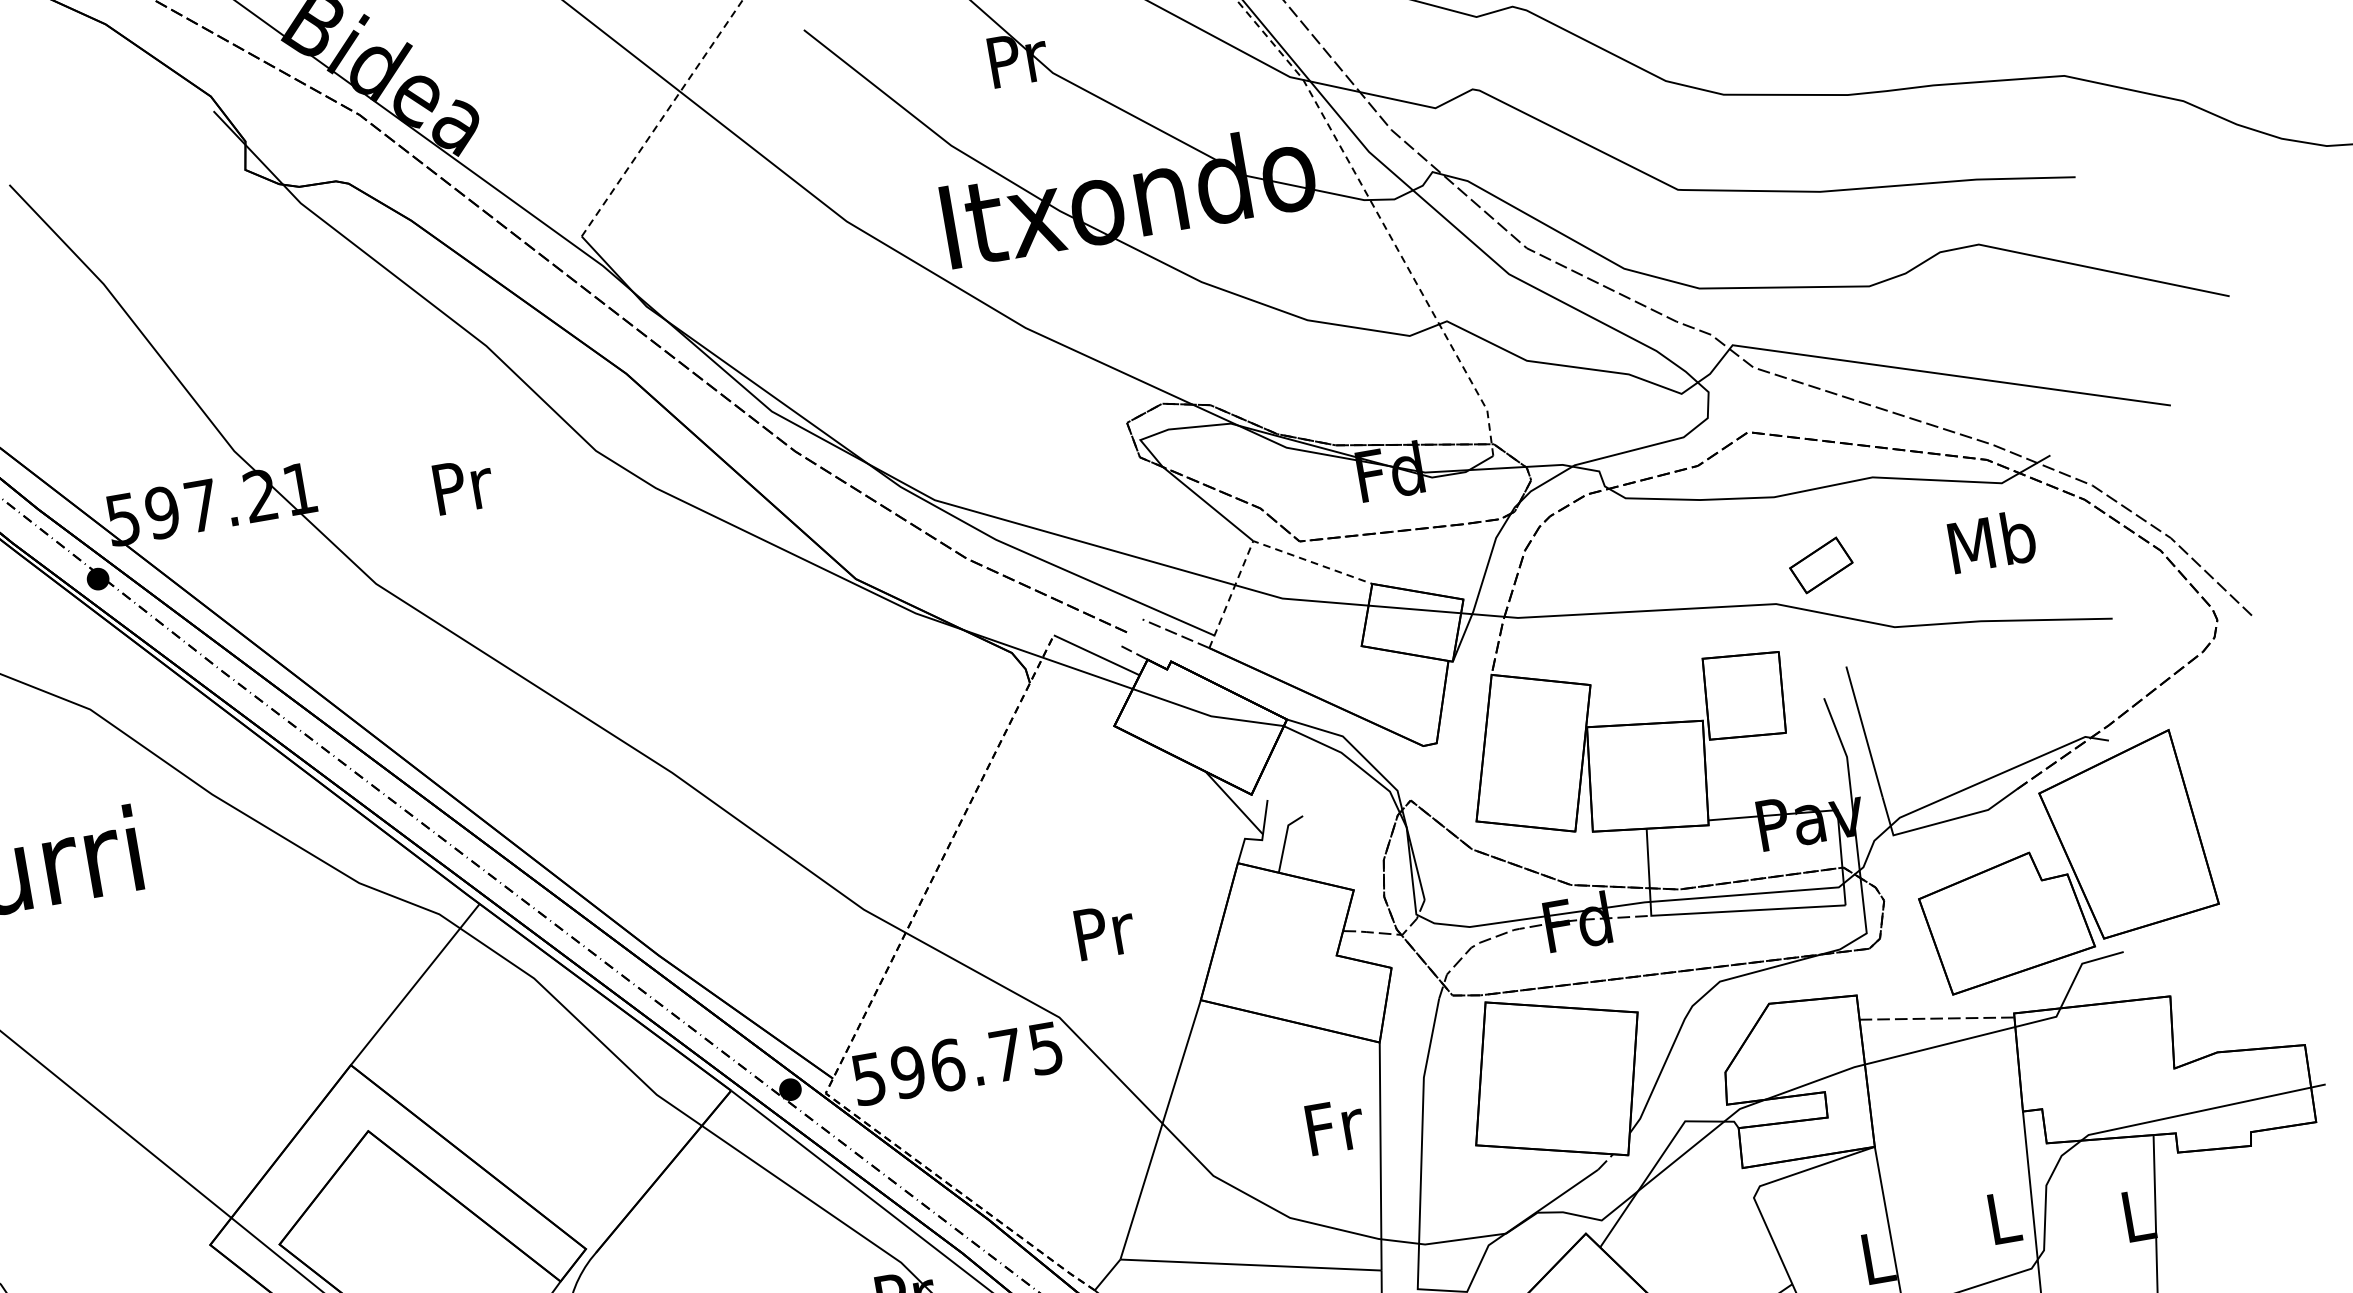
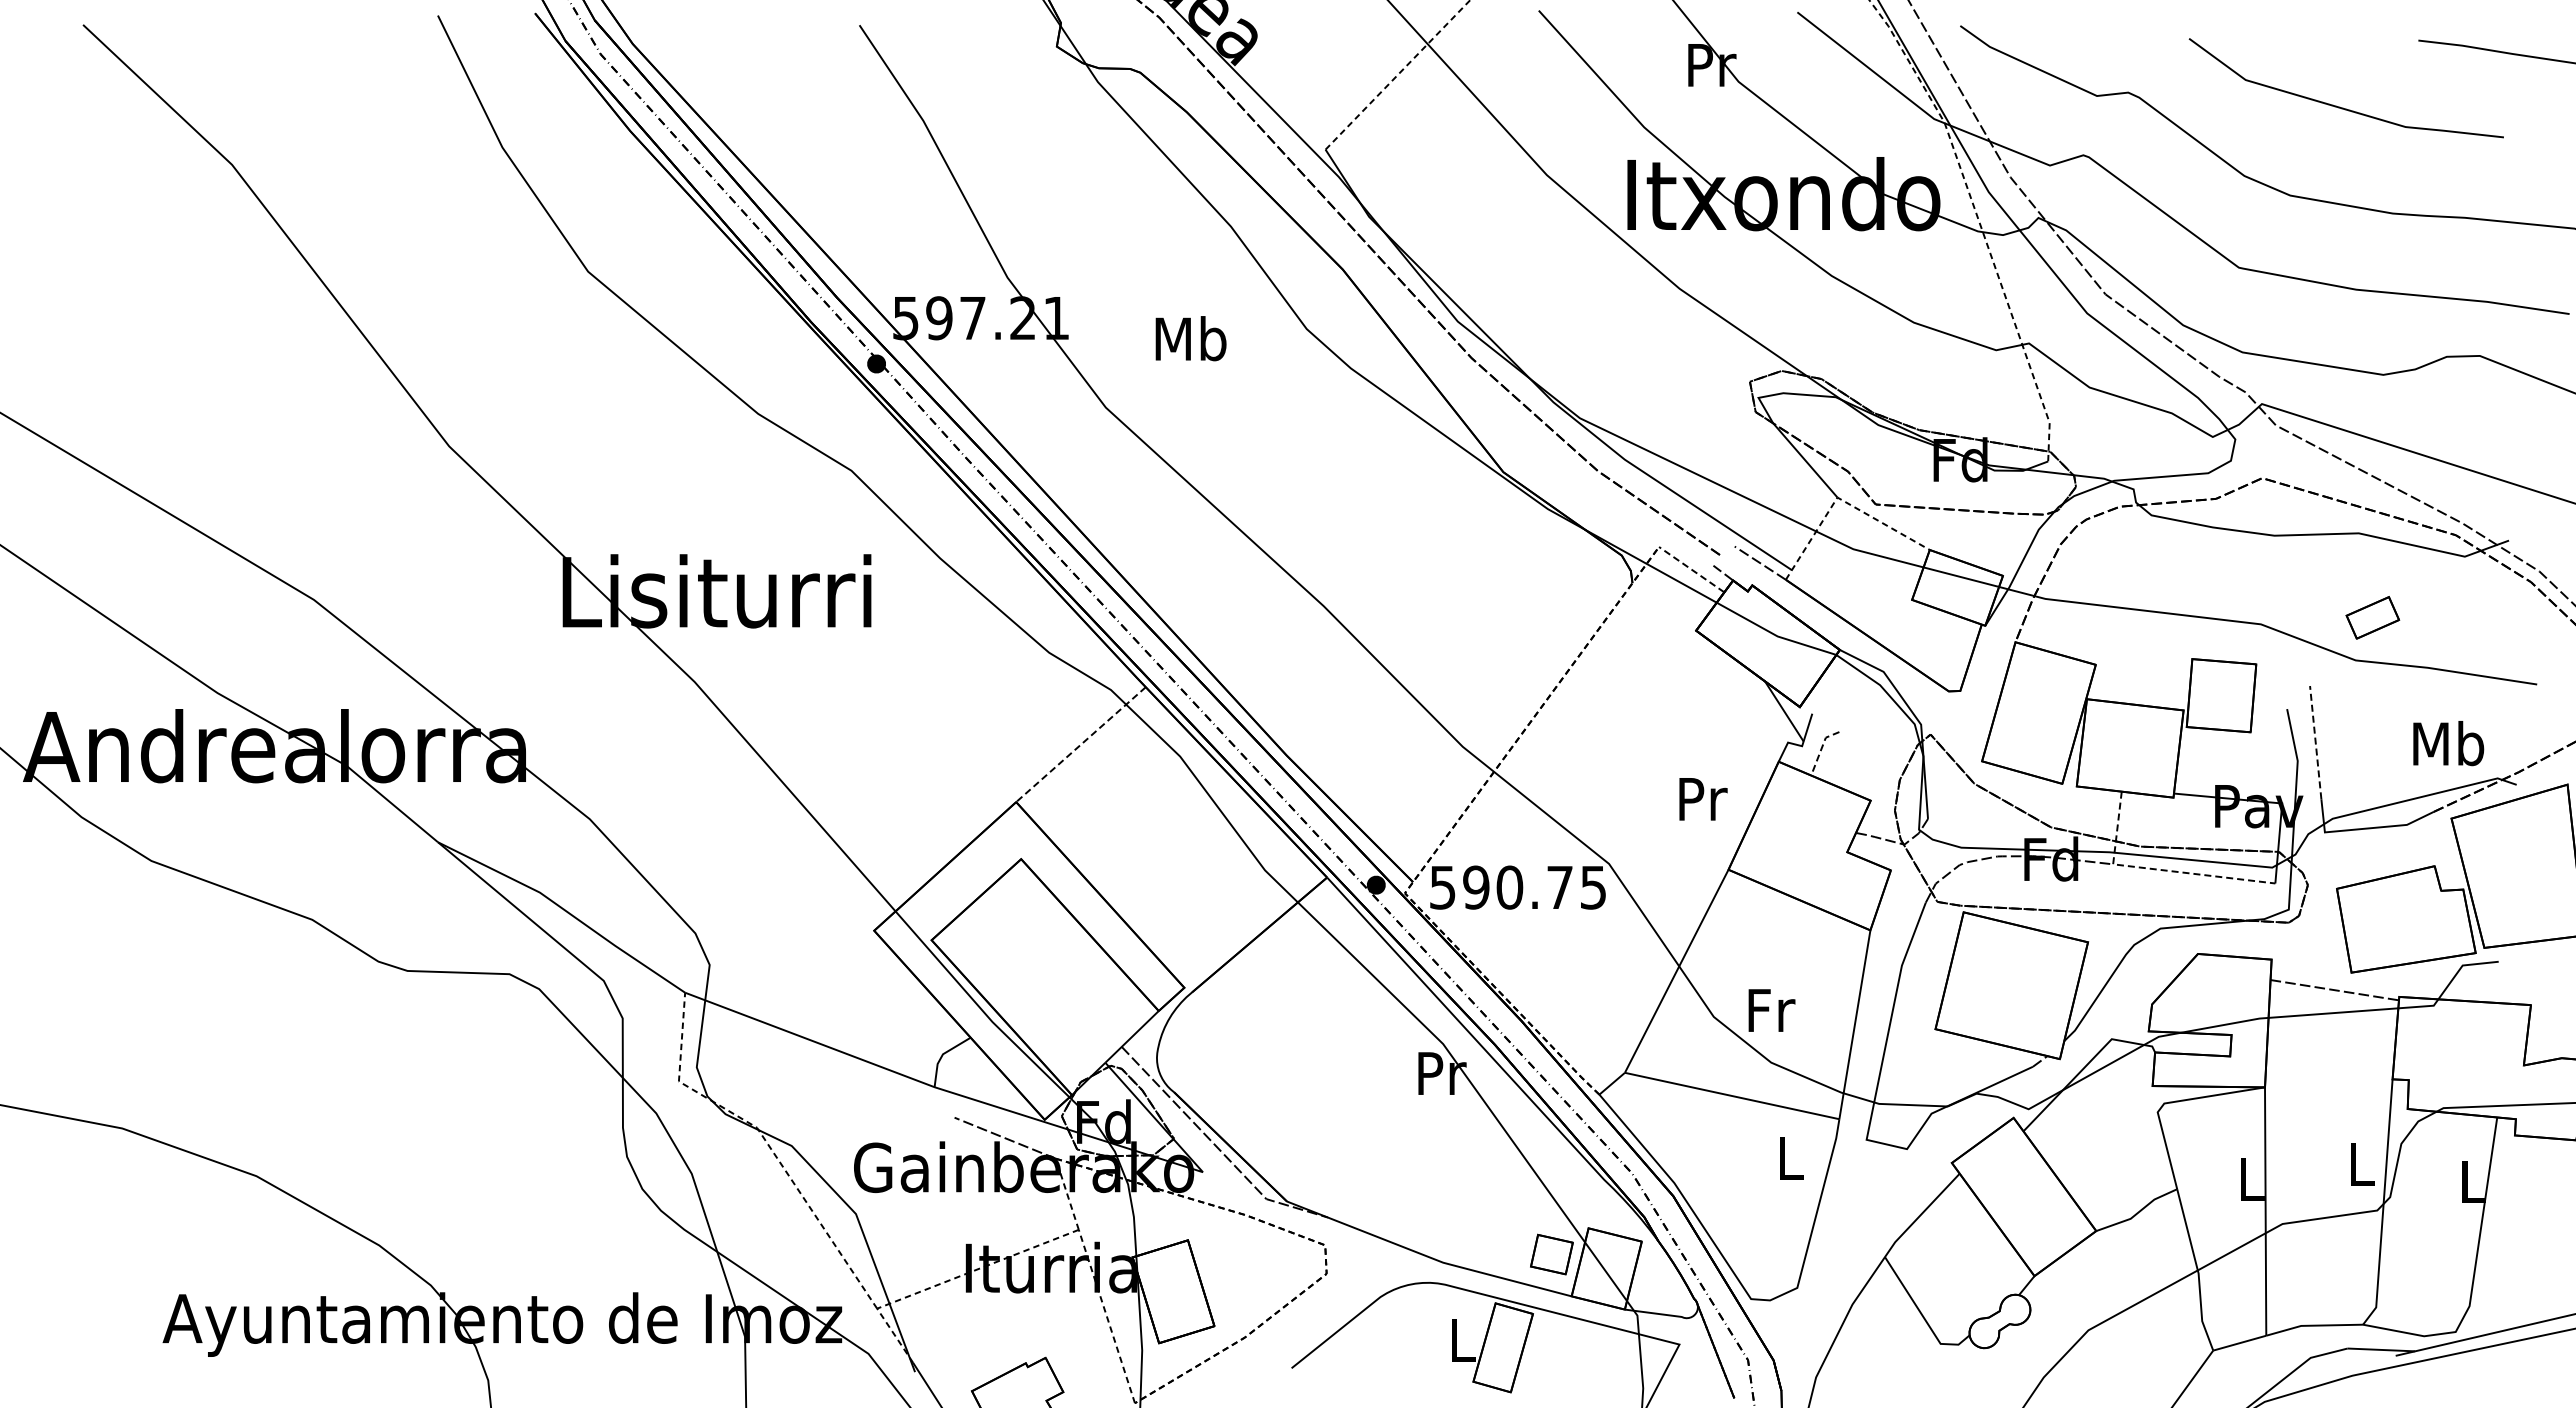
text: (461, 485) -> (1190, 338), Pr -> Mb
text: (1992, 541) -> (2448, 743), moved
part: (1820, 565) -> (2372, 617), moved
line: (1096, 655) -> (1691, 569), solid -> dashed
line: (1864, 731) -> (2315, 742), solid -> dashed
line: (1285, 840) -> (1821, 749), solid -> dashed
line: (1704, 912) -> (2157, 869), solid -> dashed
text: (1105, 931) -> (1703, 799), moved
line: (415, 984) -> (1081, 744), solid -> dashed
text: (947, 1065) -> (1509, 887), 596.75 -> 590.75
text: (1335, 1126) -> (1771, 1010), moved

